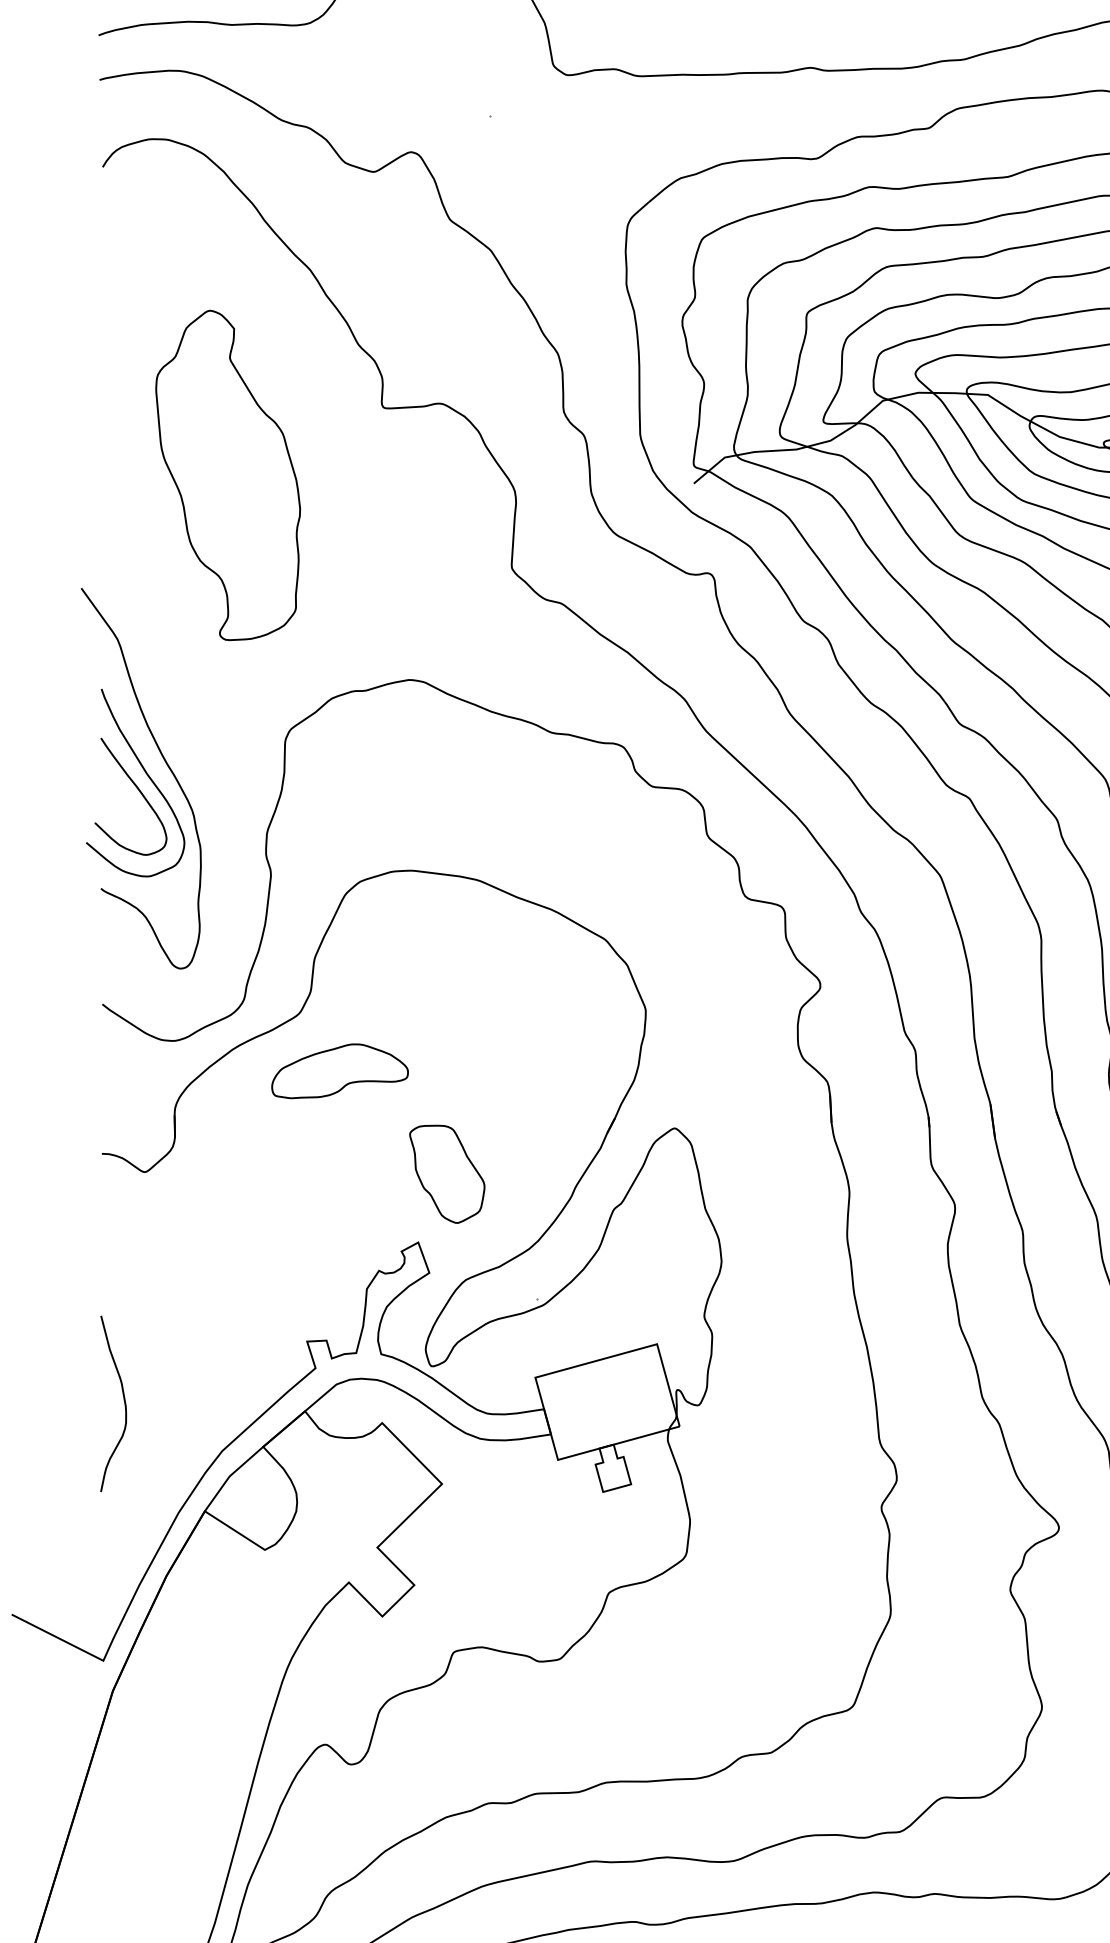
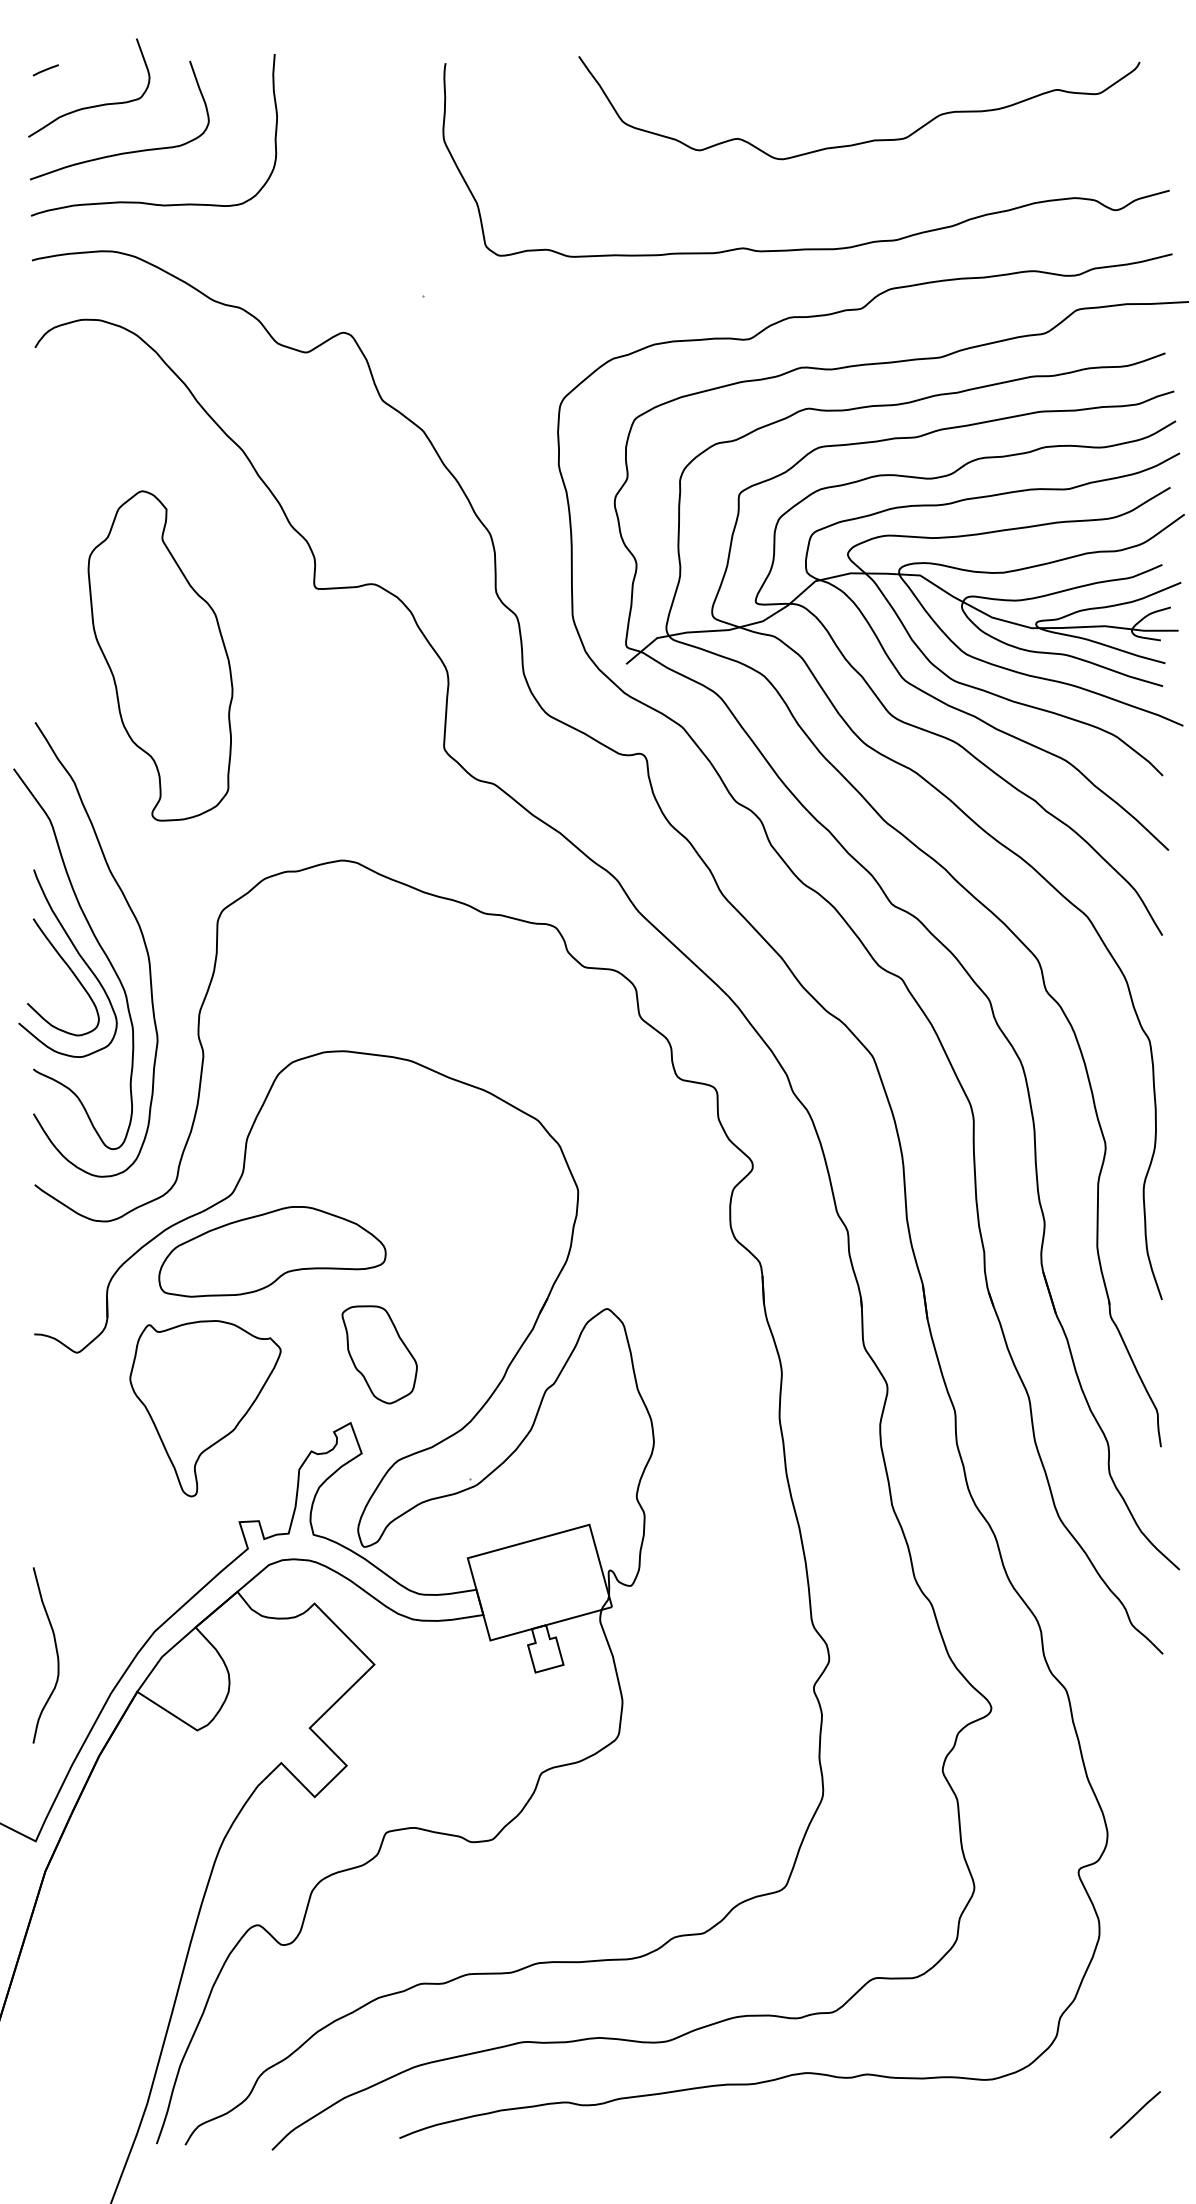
curve: (209, 754) -> (141, 935), added
part: (340, 1070) -> (272, 1251), size x1.67
part: (273, 1227) -> (205, 1408), added
curve: (124, 1403) -> (56, 1655), moved

